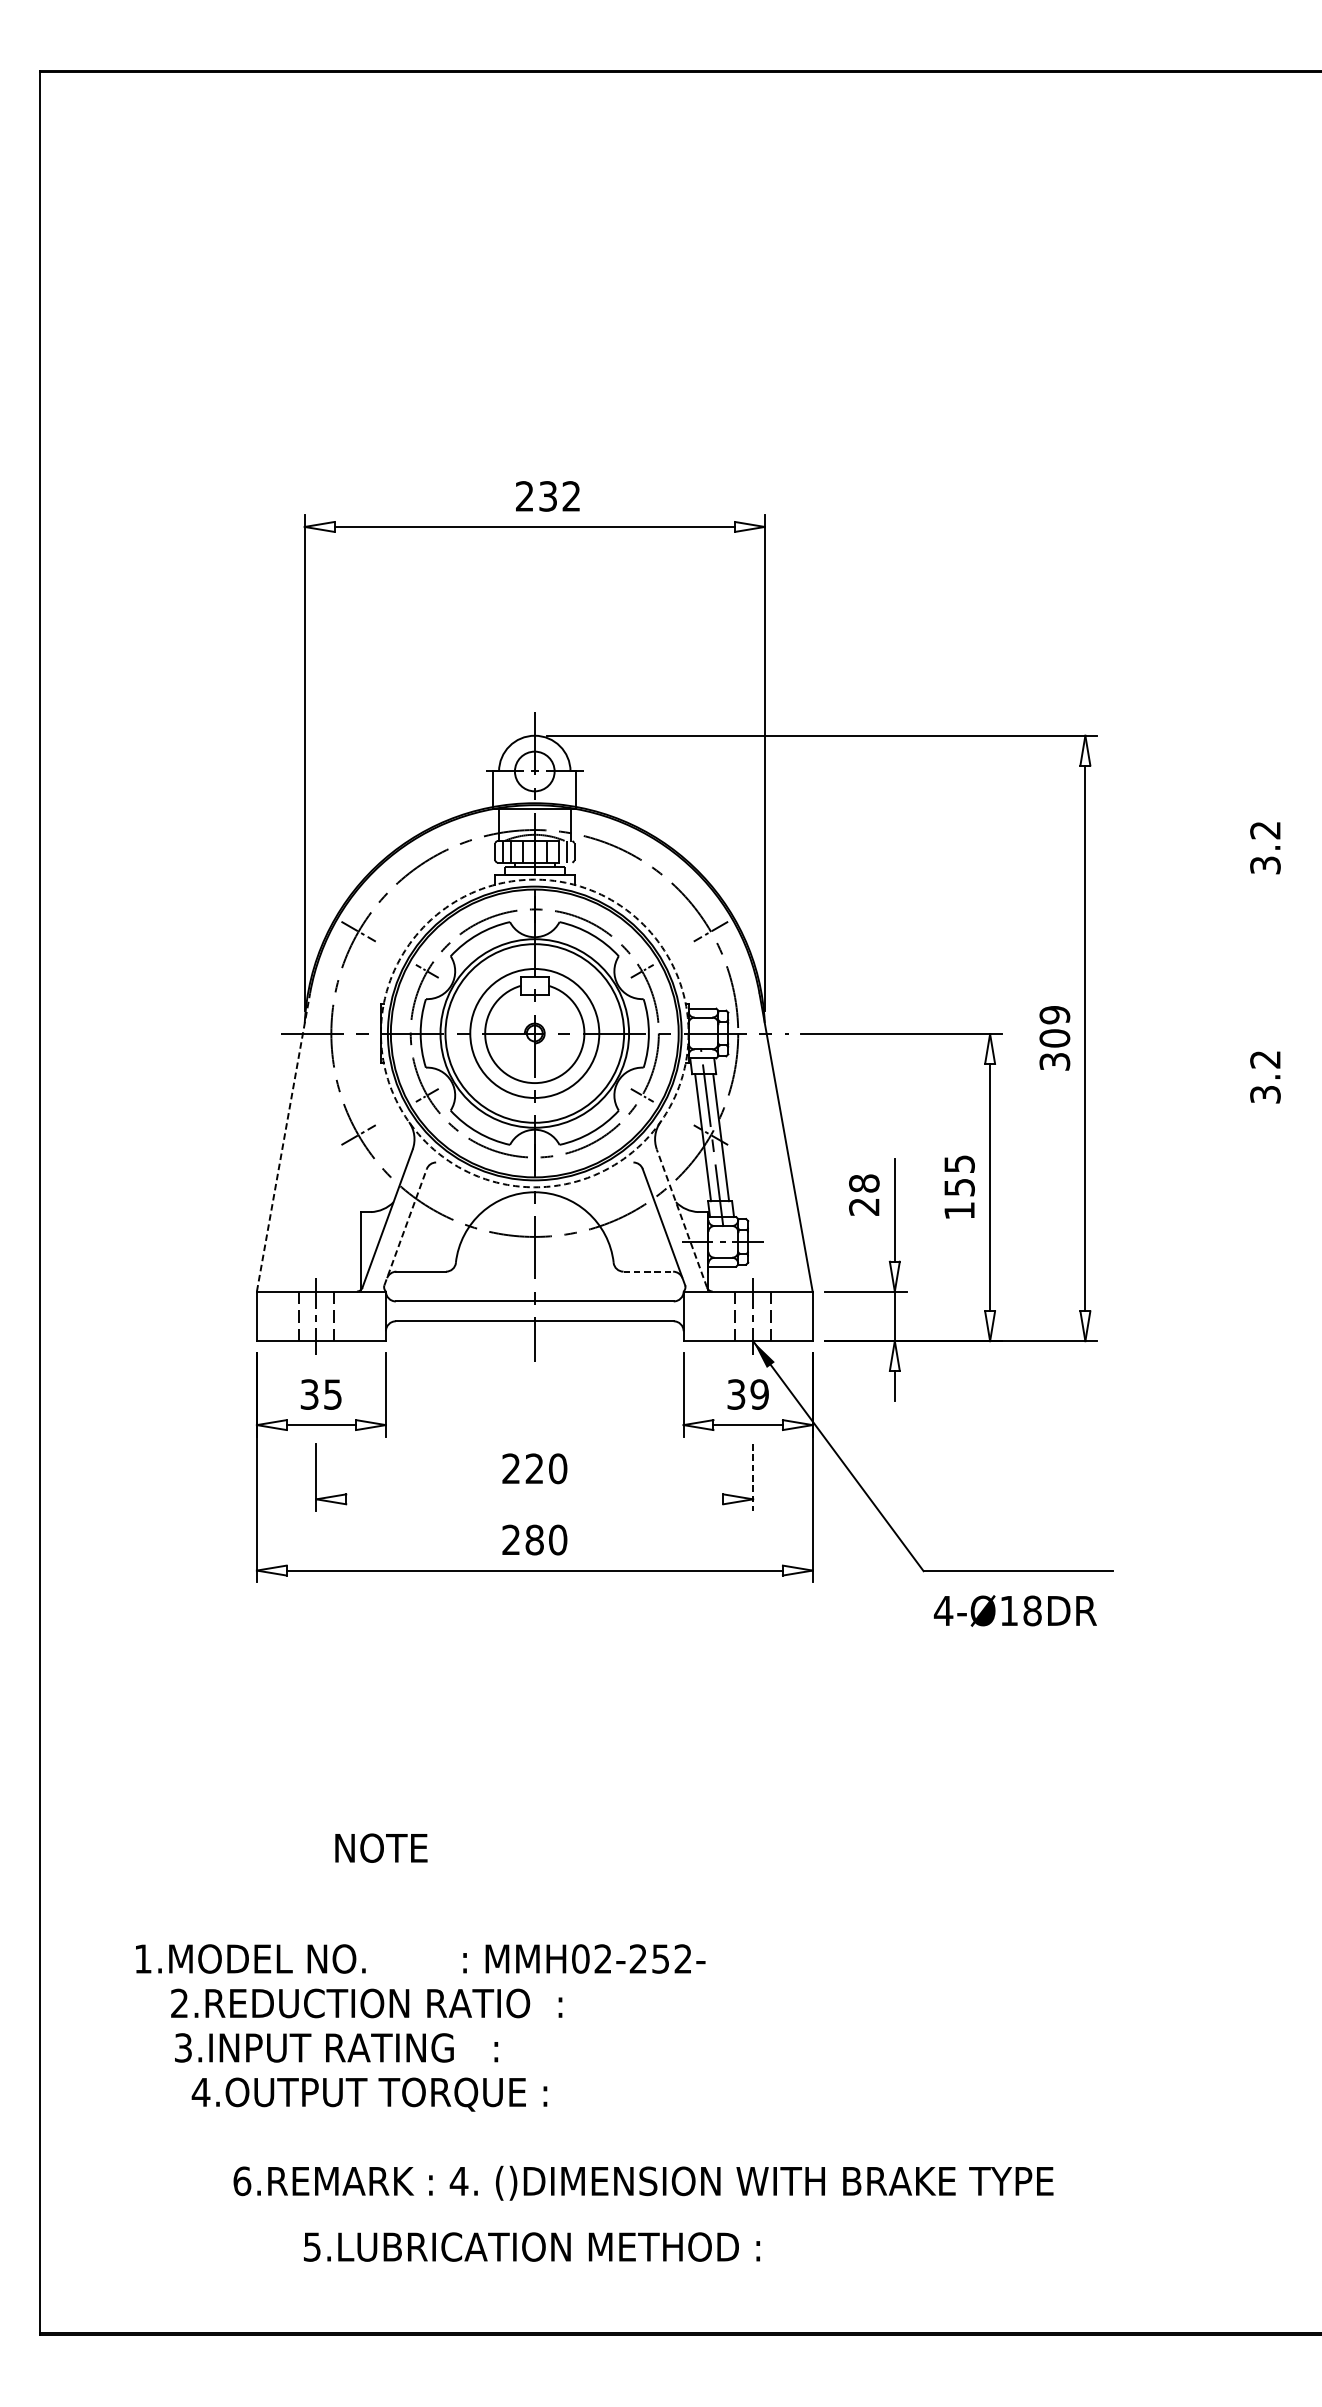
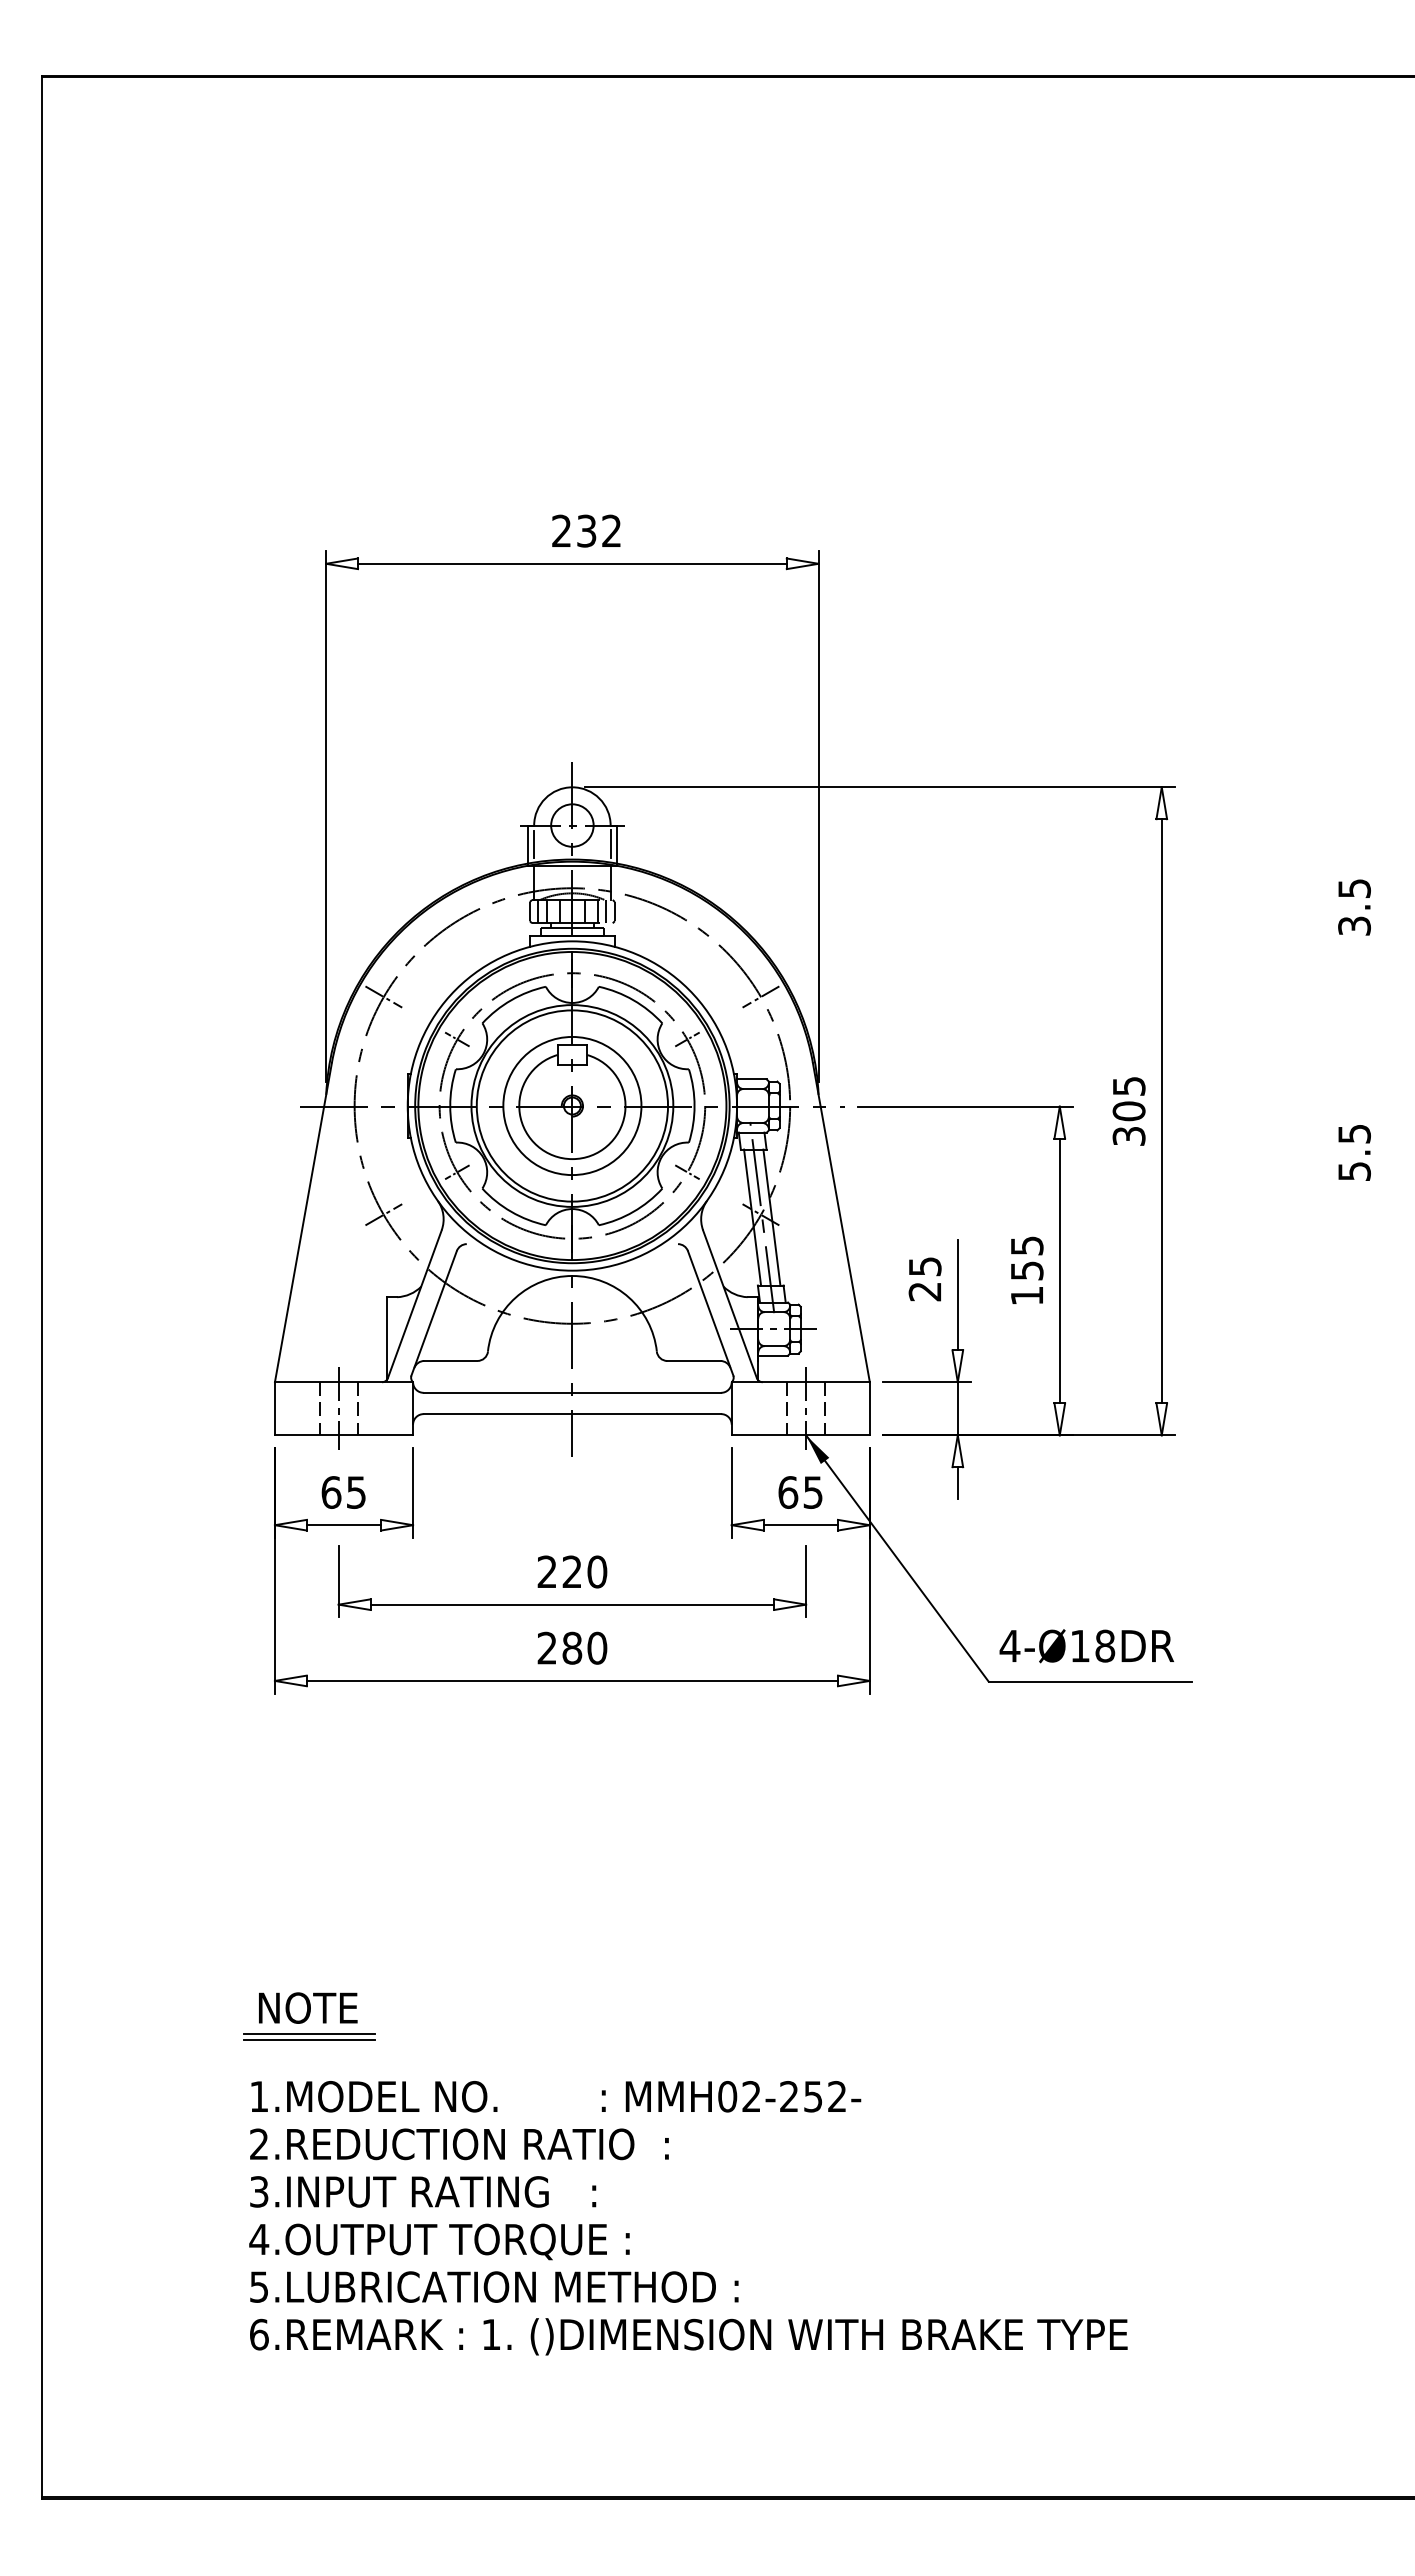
line: (499, 789) -> (534, 844), added
line: (570, 789) -> (610, 844), added
text: (1265, 830) -> (1354, 888), 3.2 -> 3.5
text: (1054, 1015) -> (1128, 1086), 309 -> 305
circle: (534, 1033) -> (572, 1105), dashed -> solid
text: (1265, 1076) -> (1354, 1152), 3.2 -> 5.5
line: (283, 1142) -> (303, 1222), dashed -> solid
text: (863, 1183) -> (924, 1266), 28 -> 25
line: (681, 1218) -> (729, 1304), dashed -> solid
line: (405, 1227) -> (434, 1313), dashed -> solid
line: (647, 1271) -> (693, 1360), dashed -> solid
text: (309, 1394) -> (331, 1492), 35 -> 65
text: (747, 1394) -> (800, 1492), 39 -> 65
line: (753, 1477) -> (806, 1581), dashed -> solid
line: (534, 1499) -> (572, 1604), added
text: (1015, 1611) -> (1086, 1646), moved
text: (381, 1847) -> (308, 2007), moved
line: (289, 1900) -> (309, 2034), added
line: (289, 1906) -> (309, 2040), added
text: (420, 1958) -> (556, 2096), moved
text: (366, 2003) -> (459, 2144), moved
text: (336, 2047) -> (423, 2191), moved
text: (369, 2094) -> (439, 2241), moved
text: (459, 2181) -> (491, 2334), 4. -> 1.
text: (532, 2246) -> (494, 2286), moved

